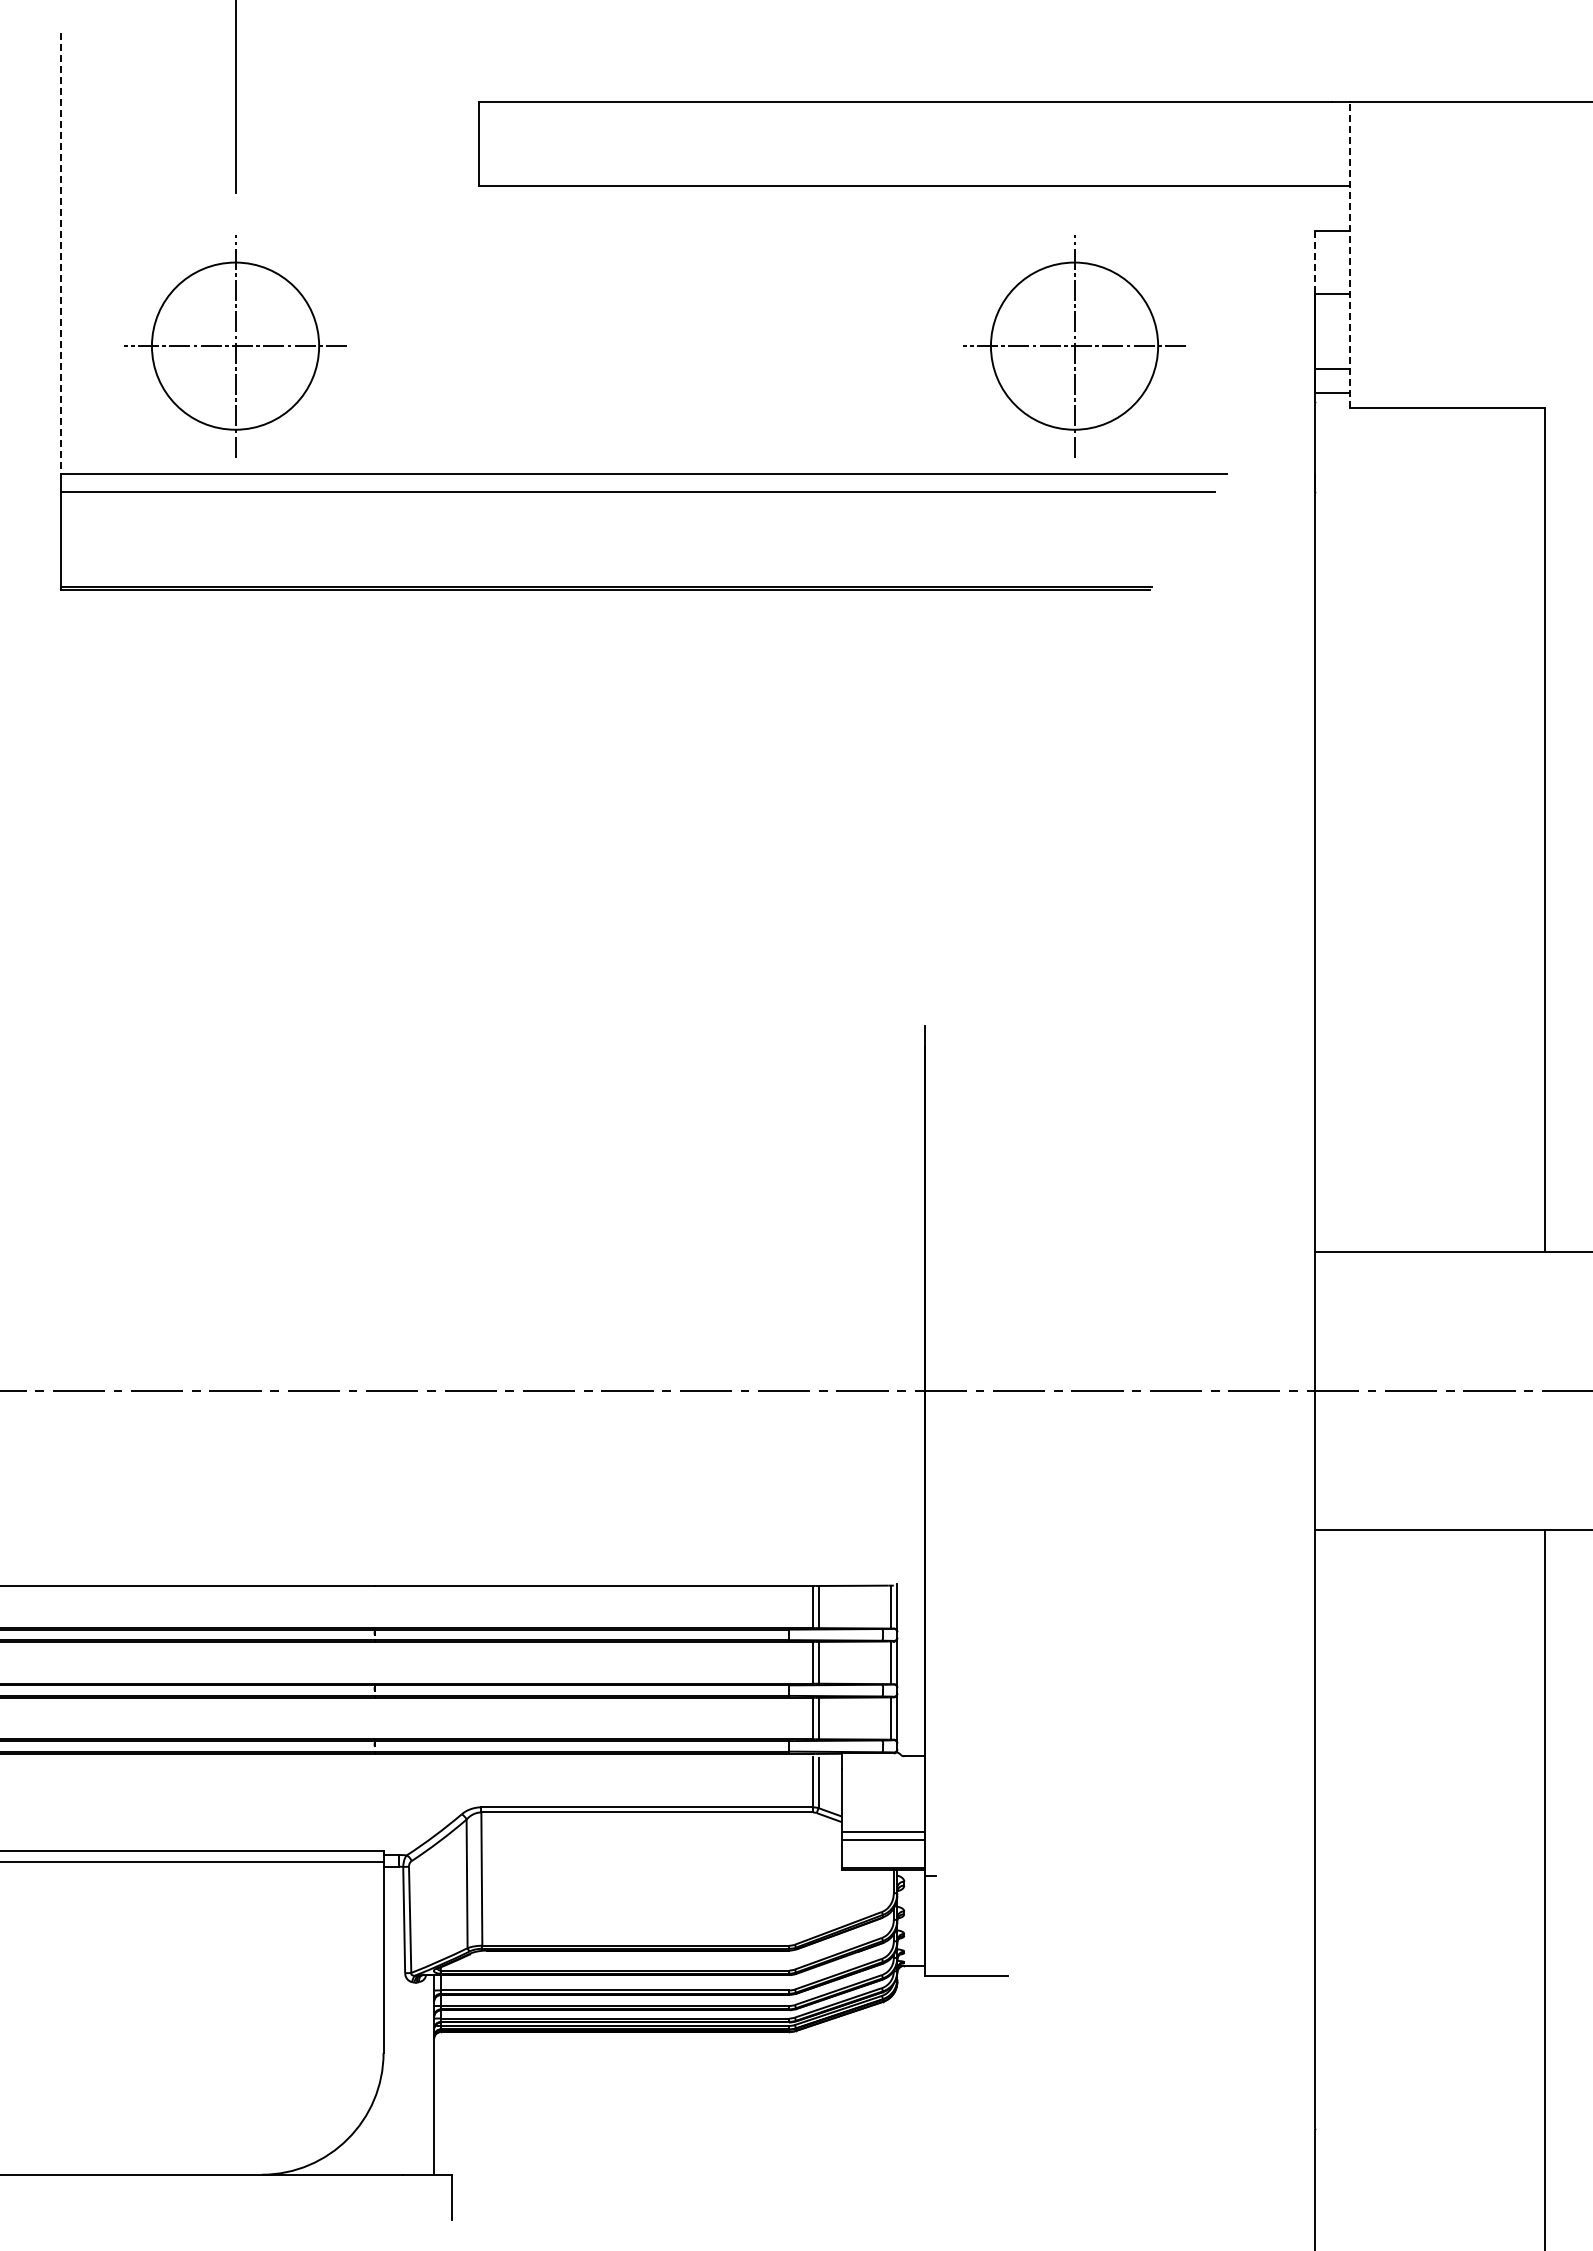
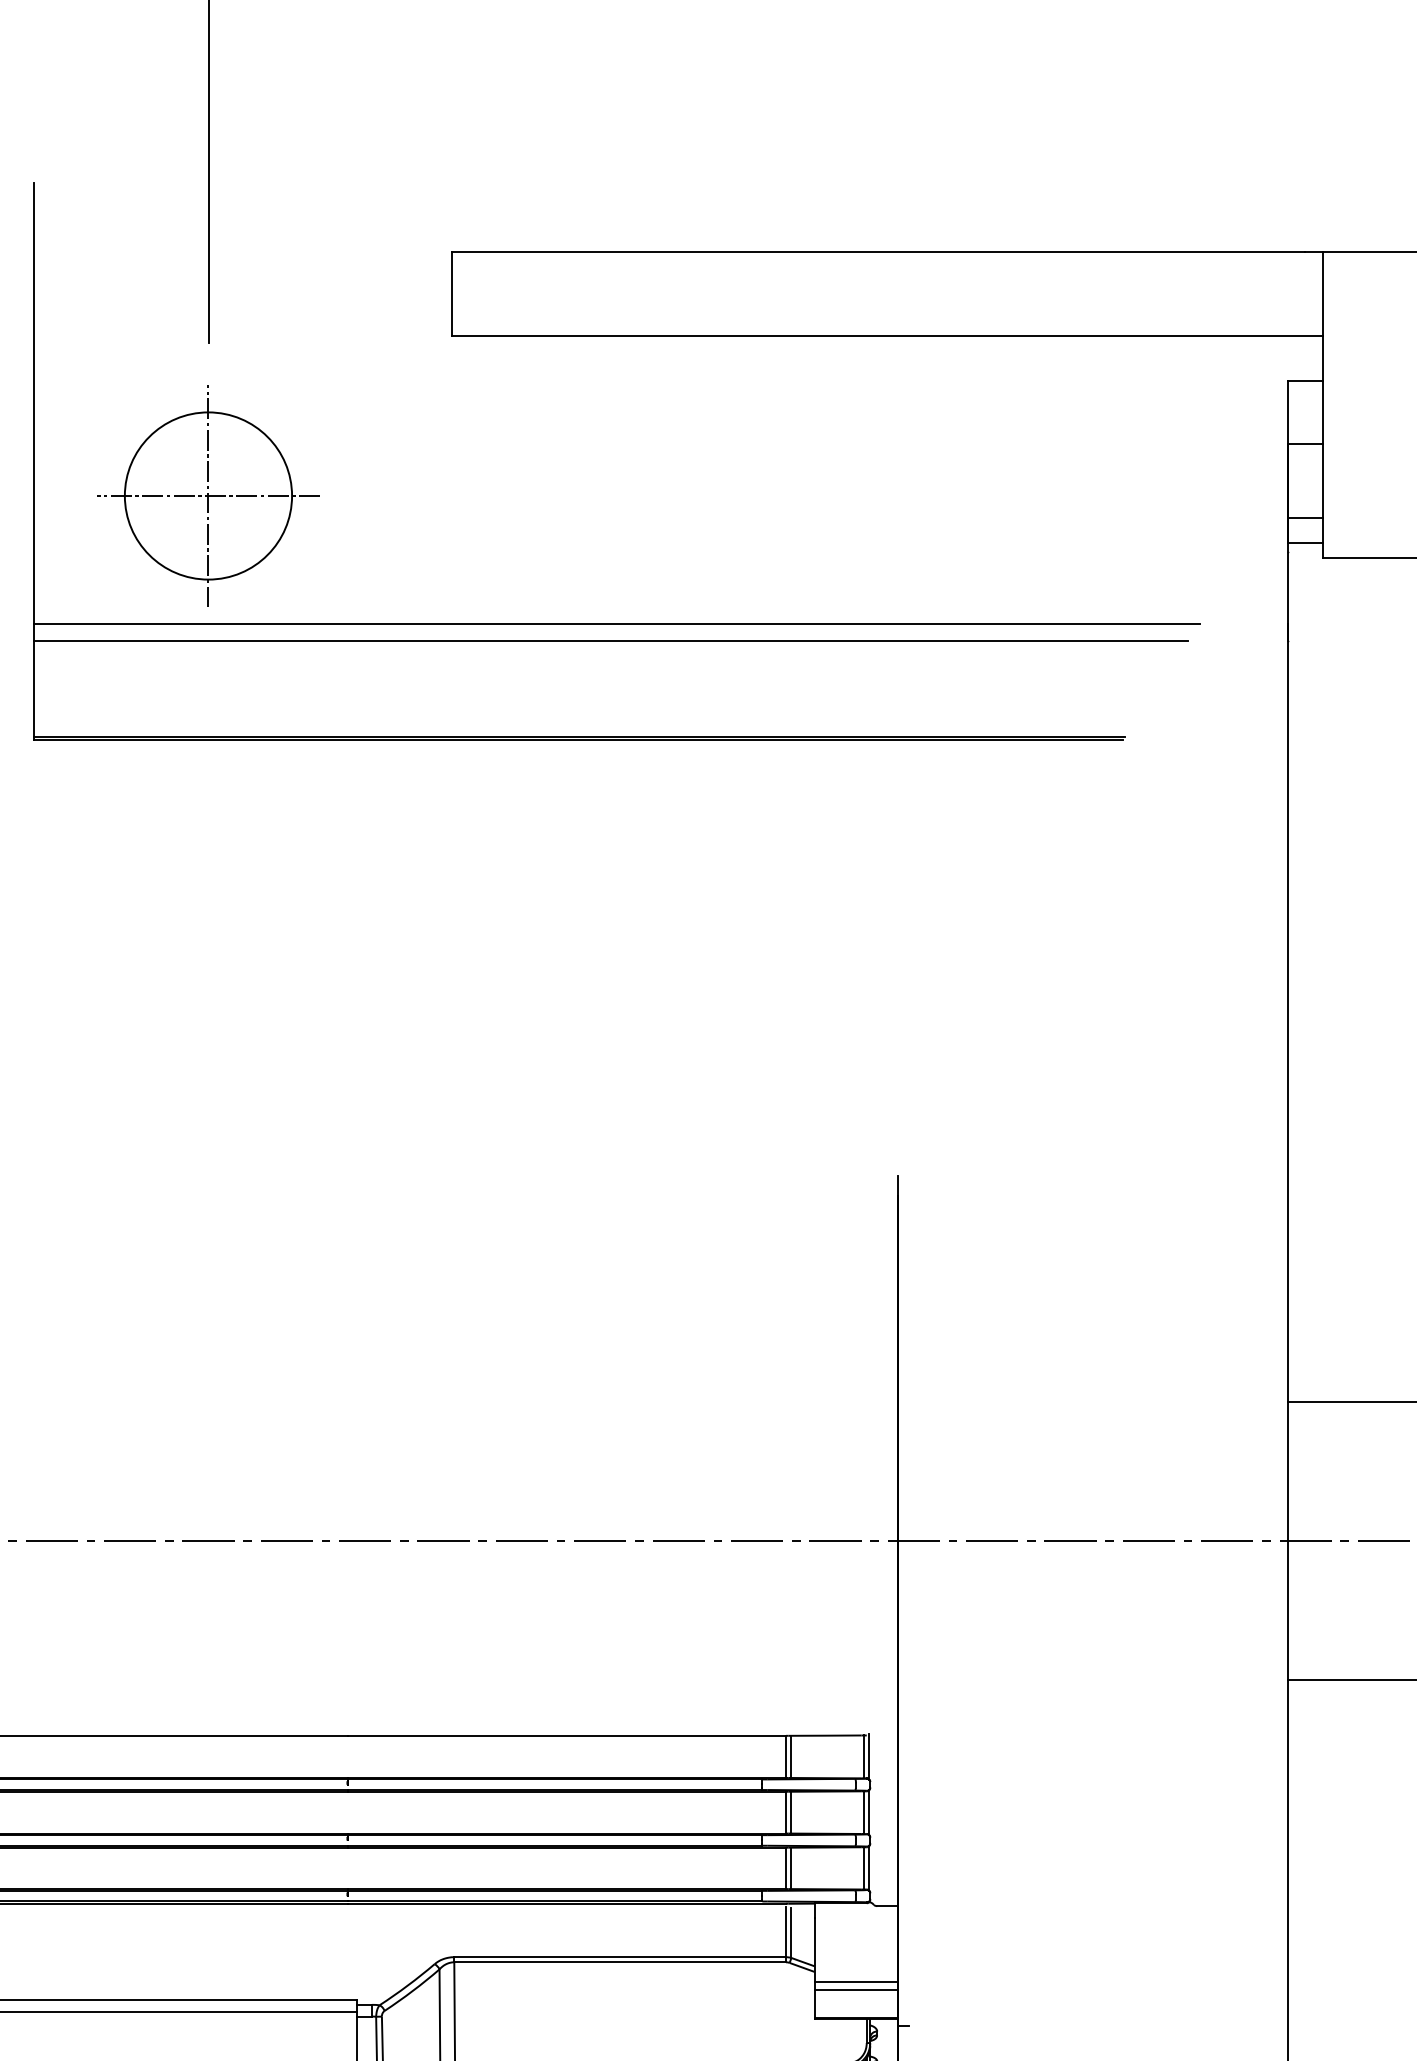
line: (61, 253) -> (34, 403), dashed -> solid
line: (1350, 255) -> (1323, 405), dashed -> solid
line: (1315, 263) -> (1288, 413), dashed -> solid
part: (1074, 346) -> (1047, 496), removed

